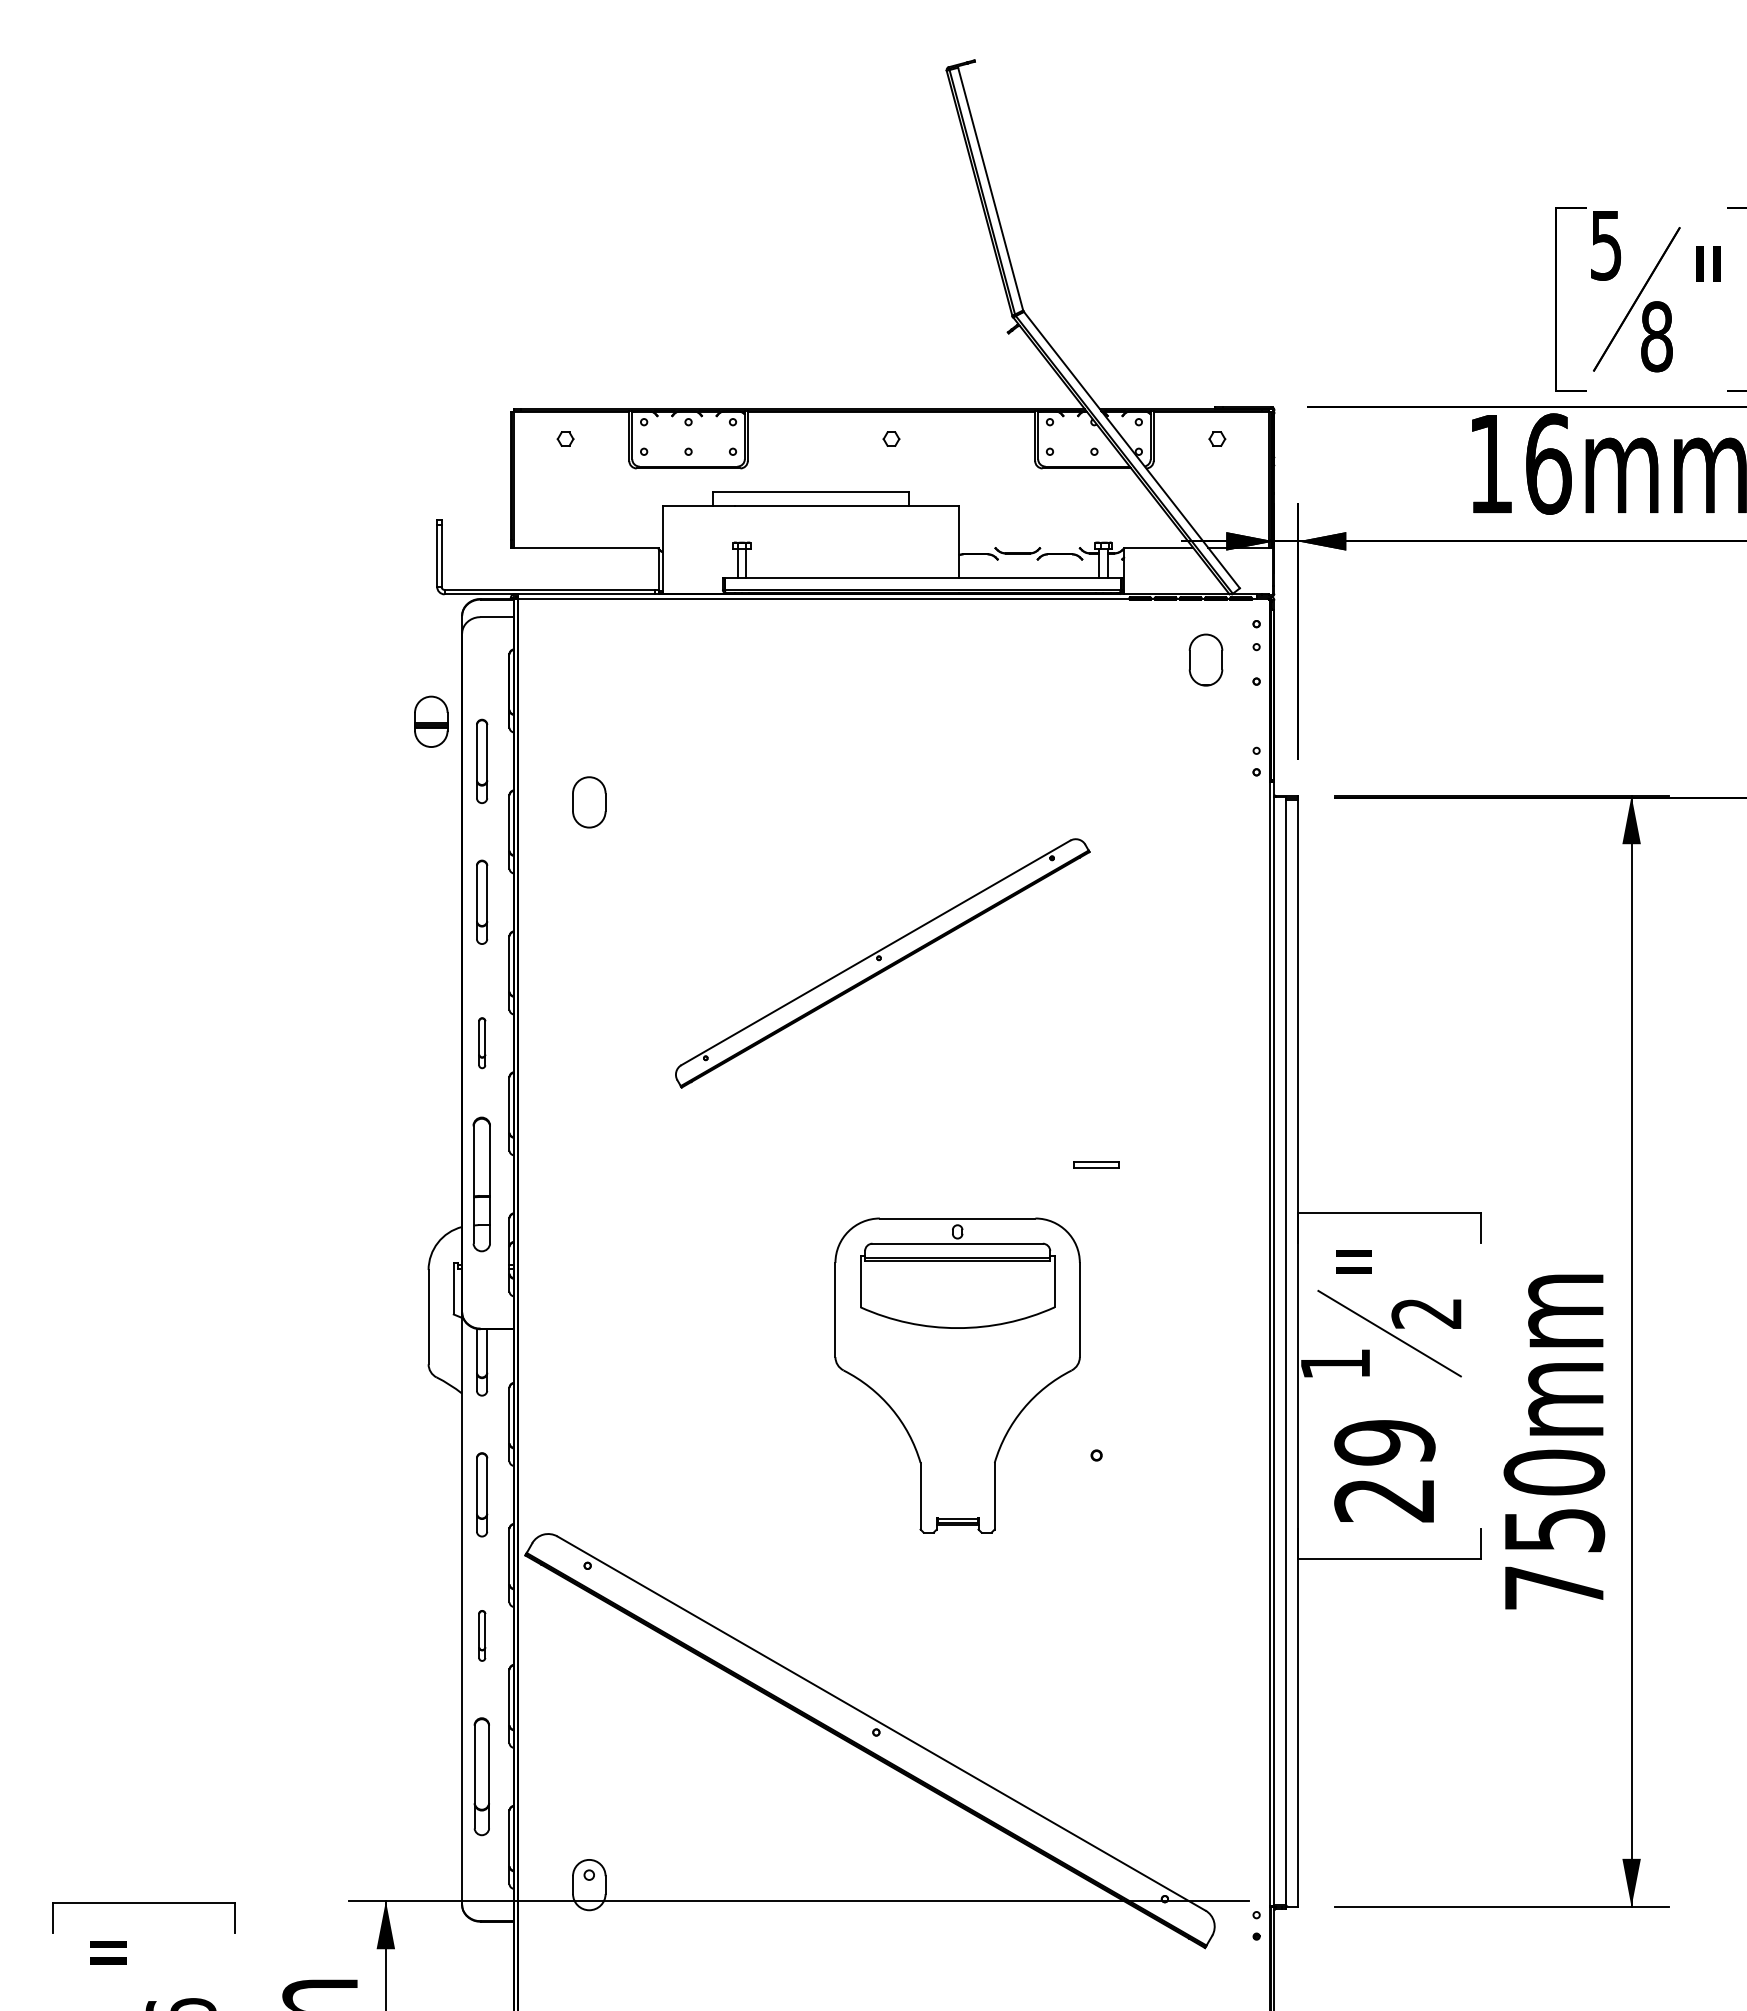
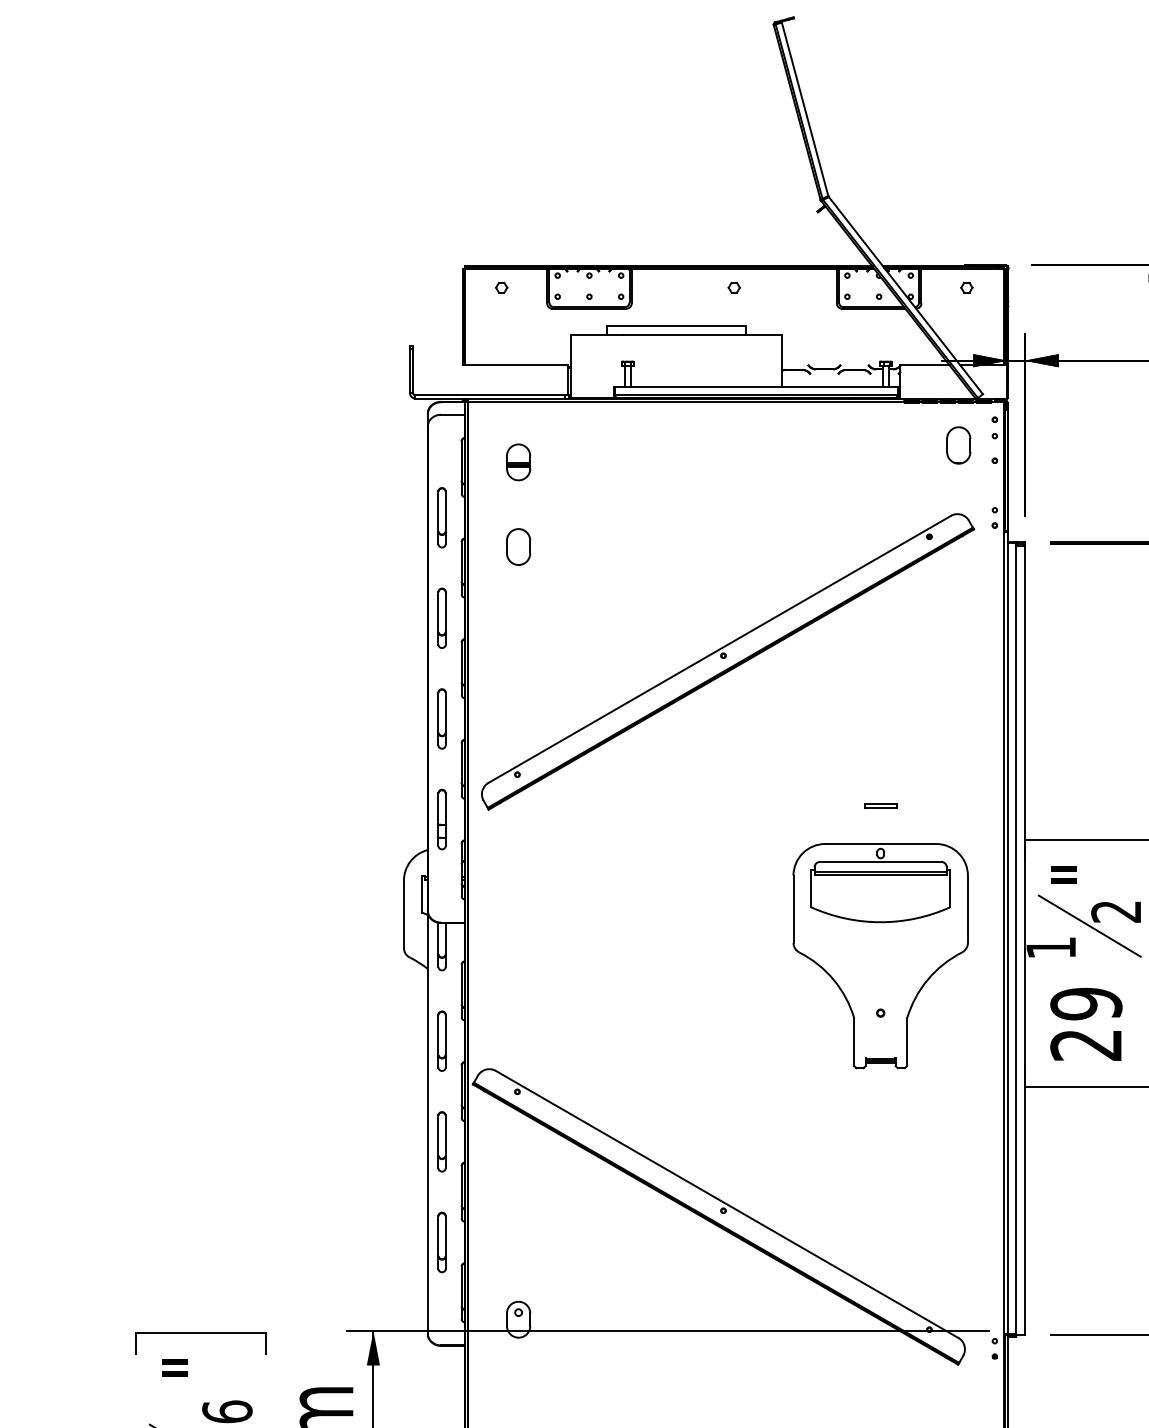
part: (431, 721) -> (518, 462), moved
part: (882, 963) -> (727, 661), size x1.67
part: (482, 1042) -> (442, 718), size x1.67
part: (482, 1183) -> (442, 819), size x0.62
part: (957, 1375) -> (880, 956), moved
part: (482, 1635) -> (442, 1141), size x1.67
part: (482, 1776) -> (442, 1242), size x0.71

